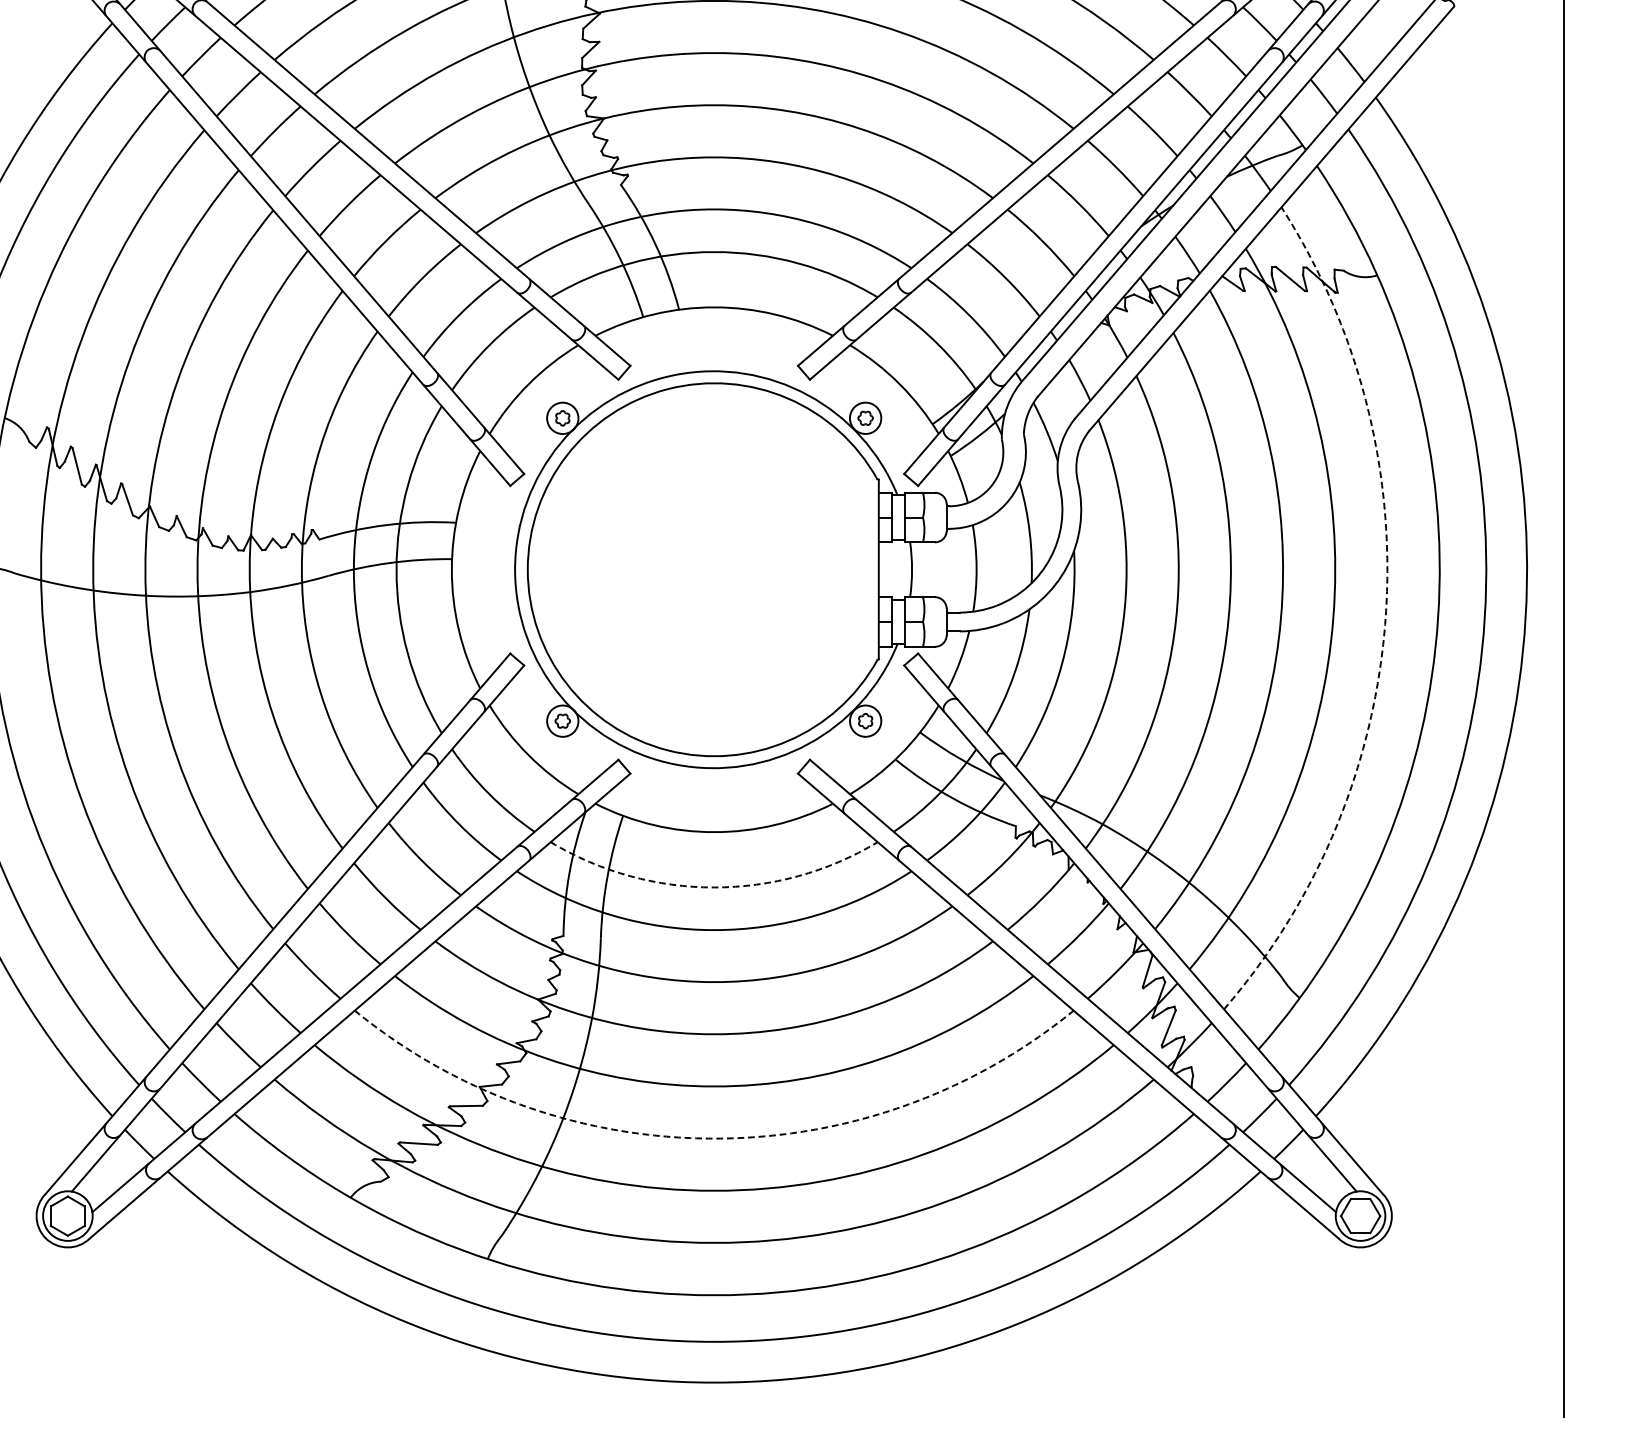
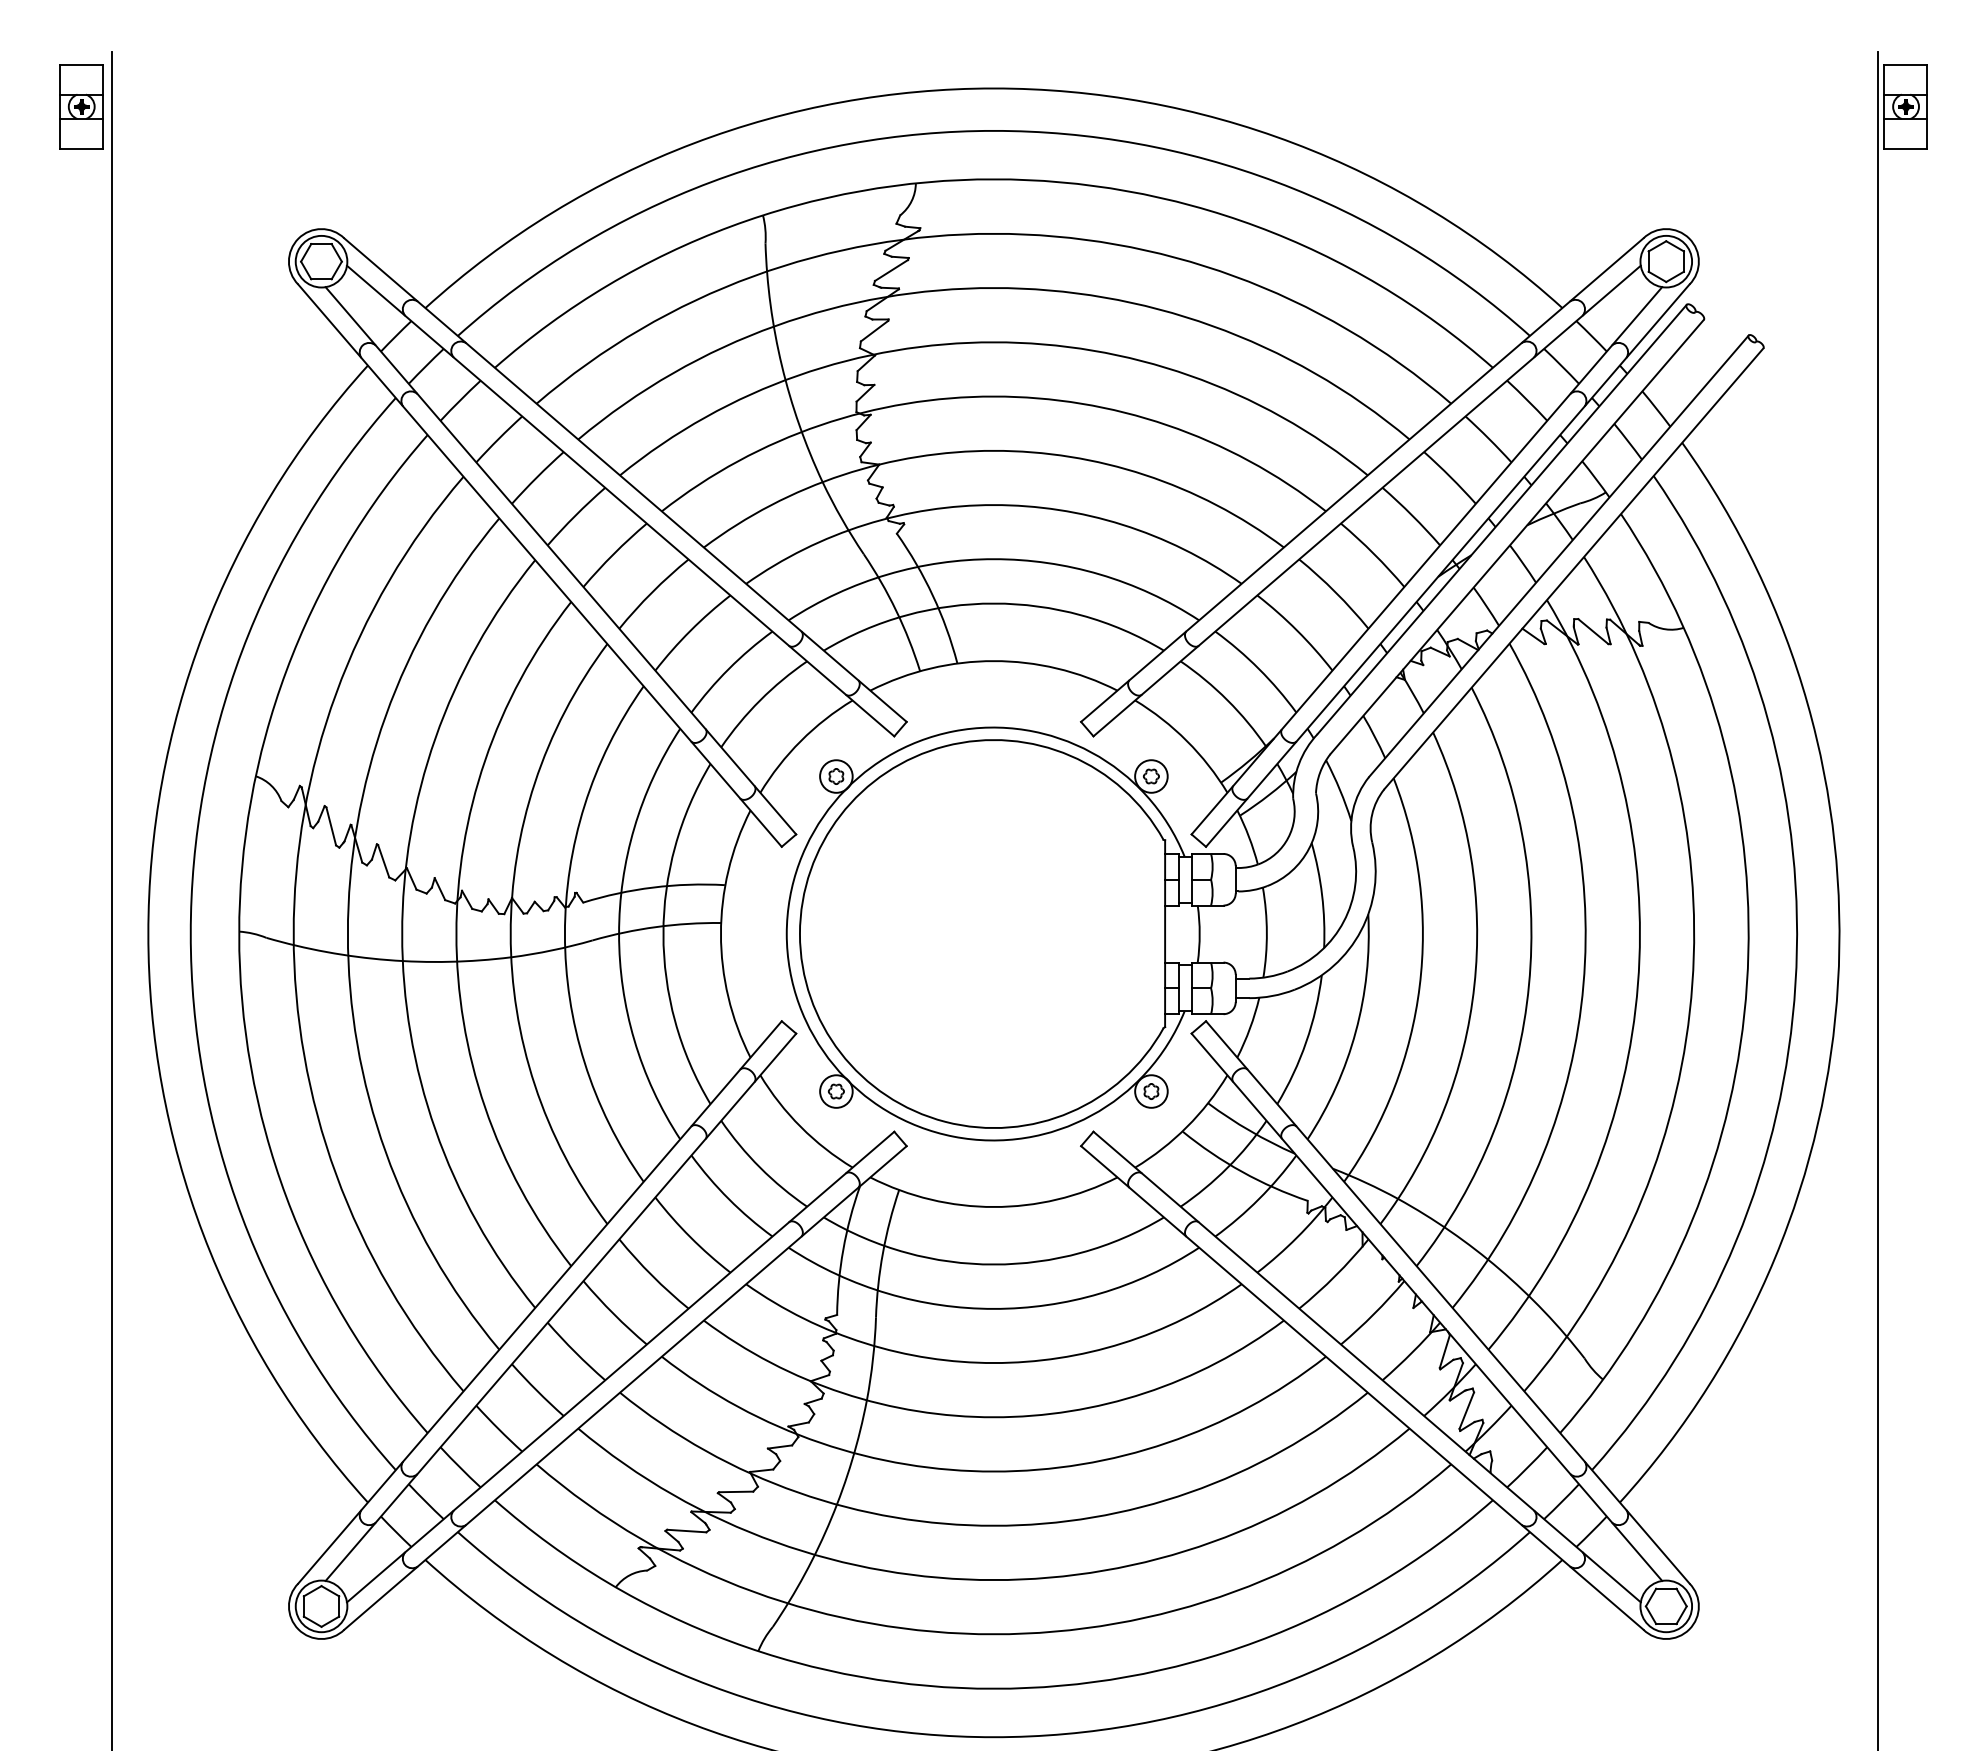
arc: (1385, 618) -> (1692, 984), dashed -> solid
arc: (713, 887) -> (993, 1264), dashed -> solid
arc: (713, 1138) -> (993, 1525), dashed -> solid

